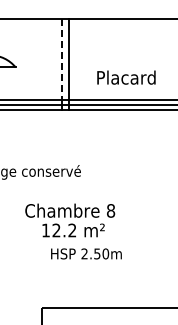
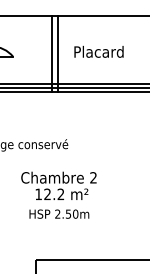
line: (62, 60) -> (52, 50), dashed -> solid
text: (126, 77) -> (99, 51), moved
text: (111, 210) -> (93, 177), 8 -> 2
text: (86, 253) -> (59, 213), moved

